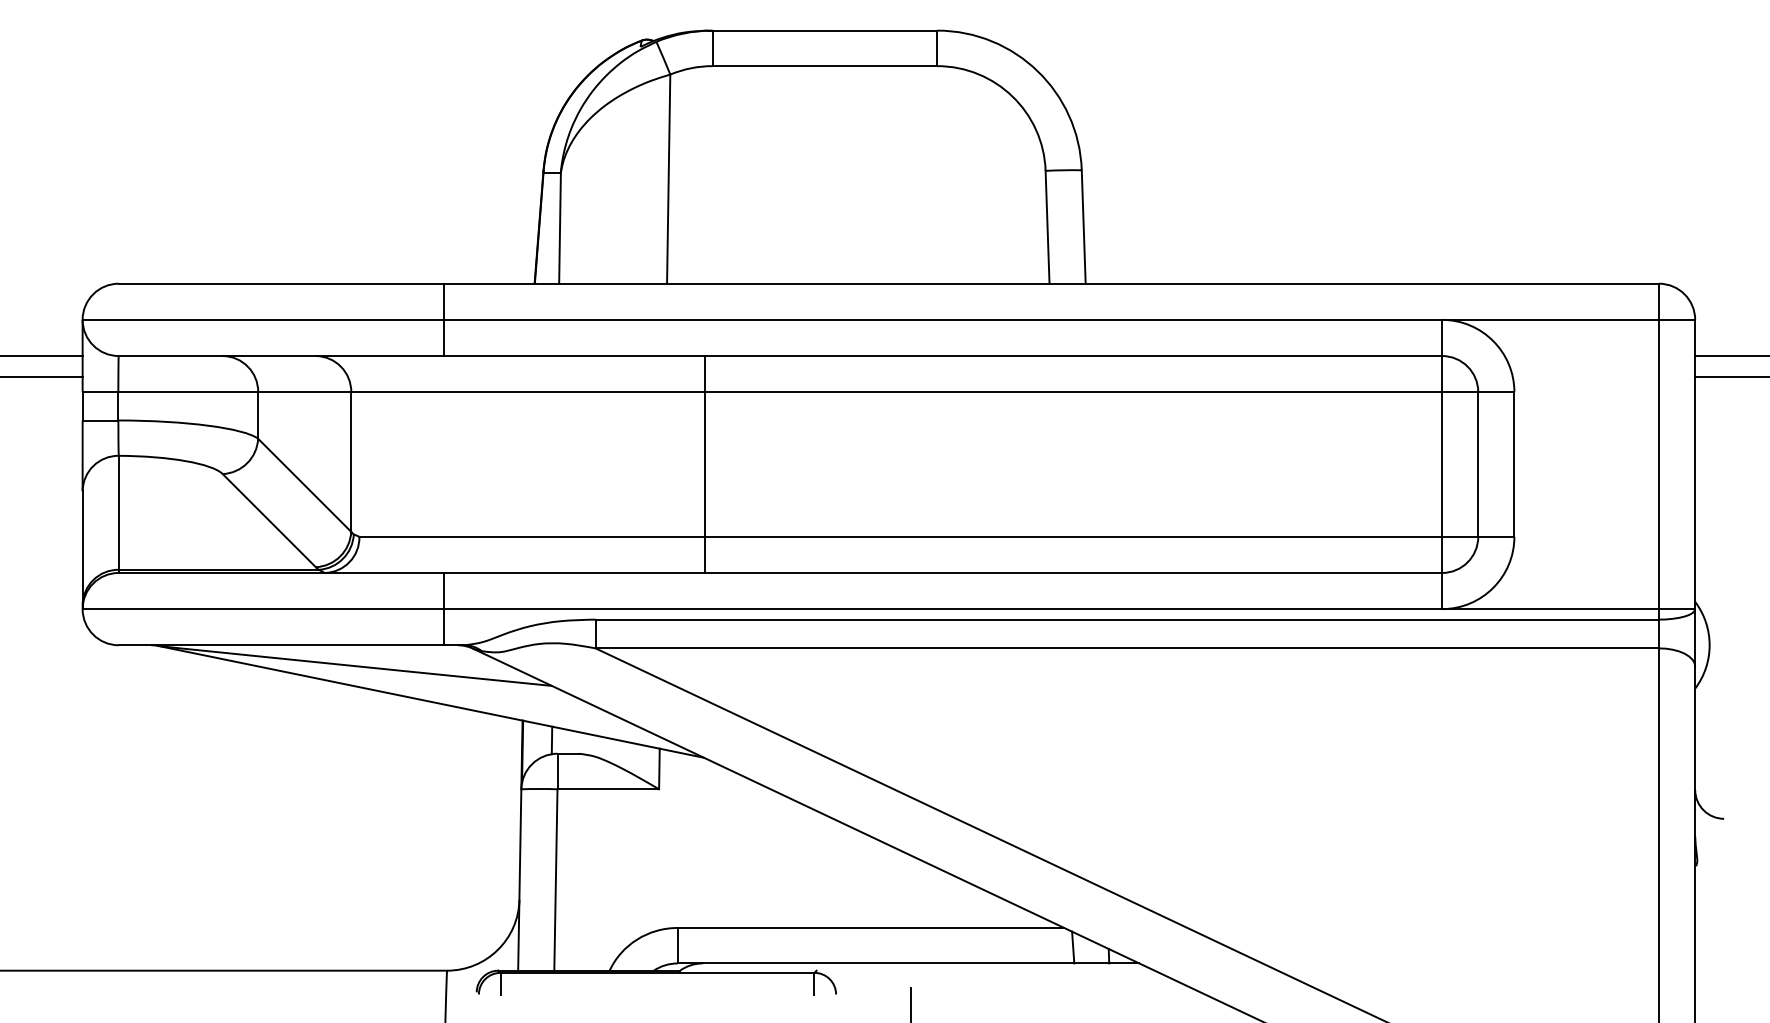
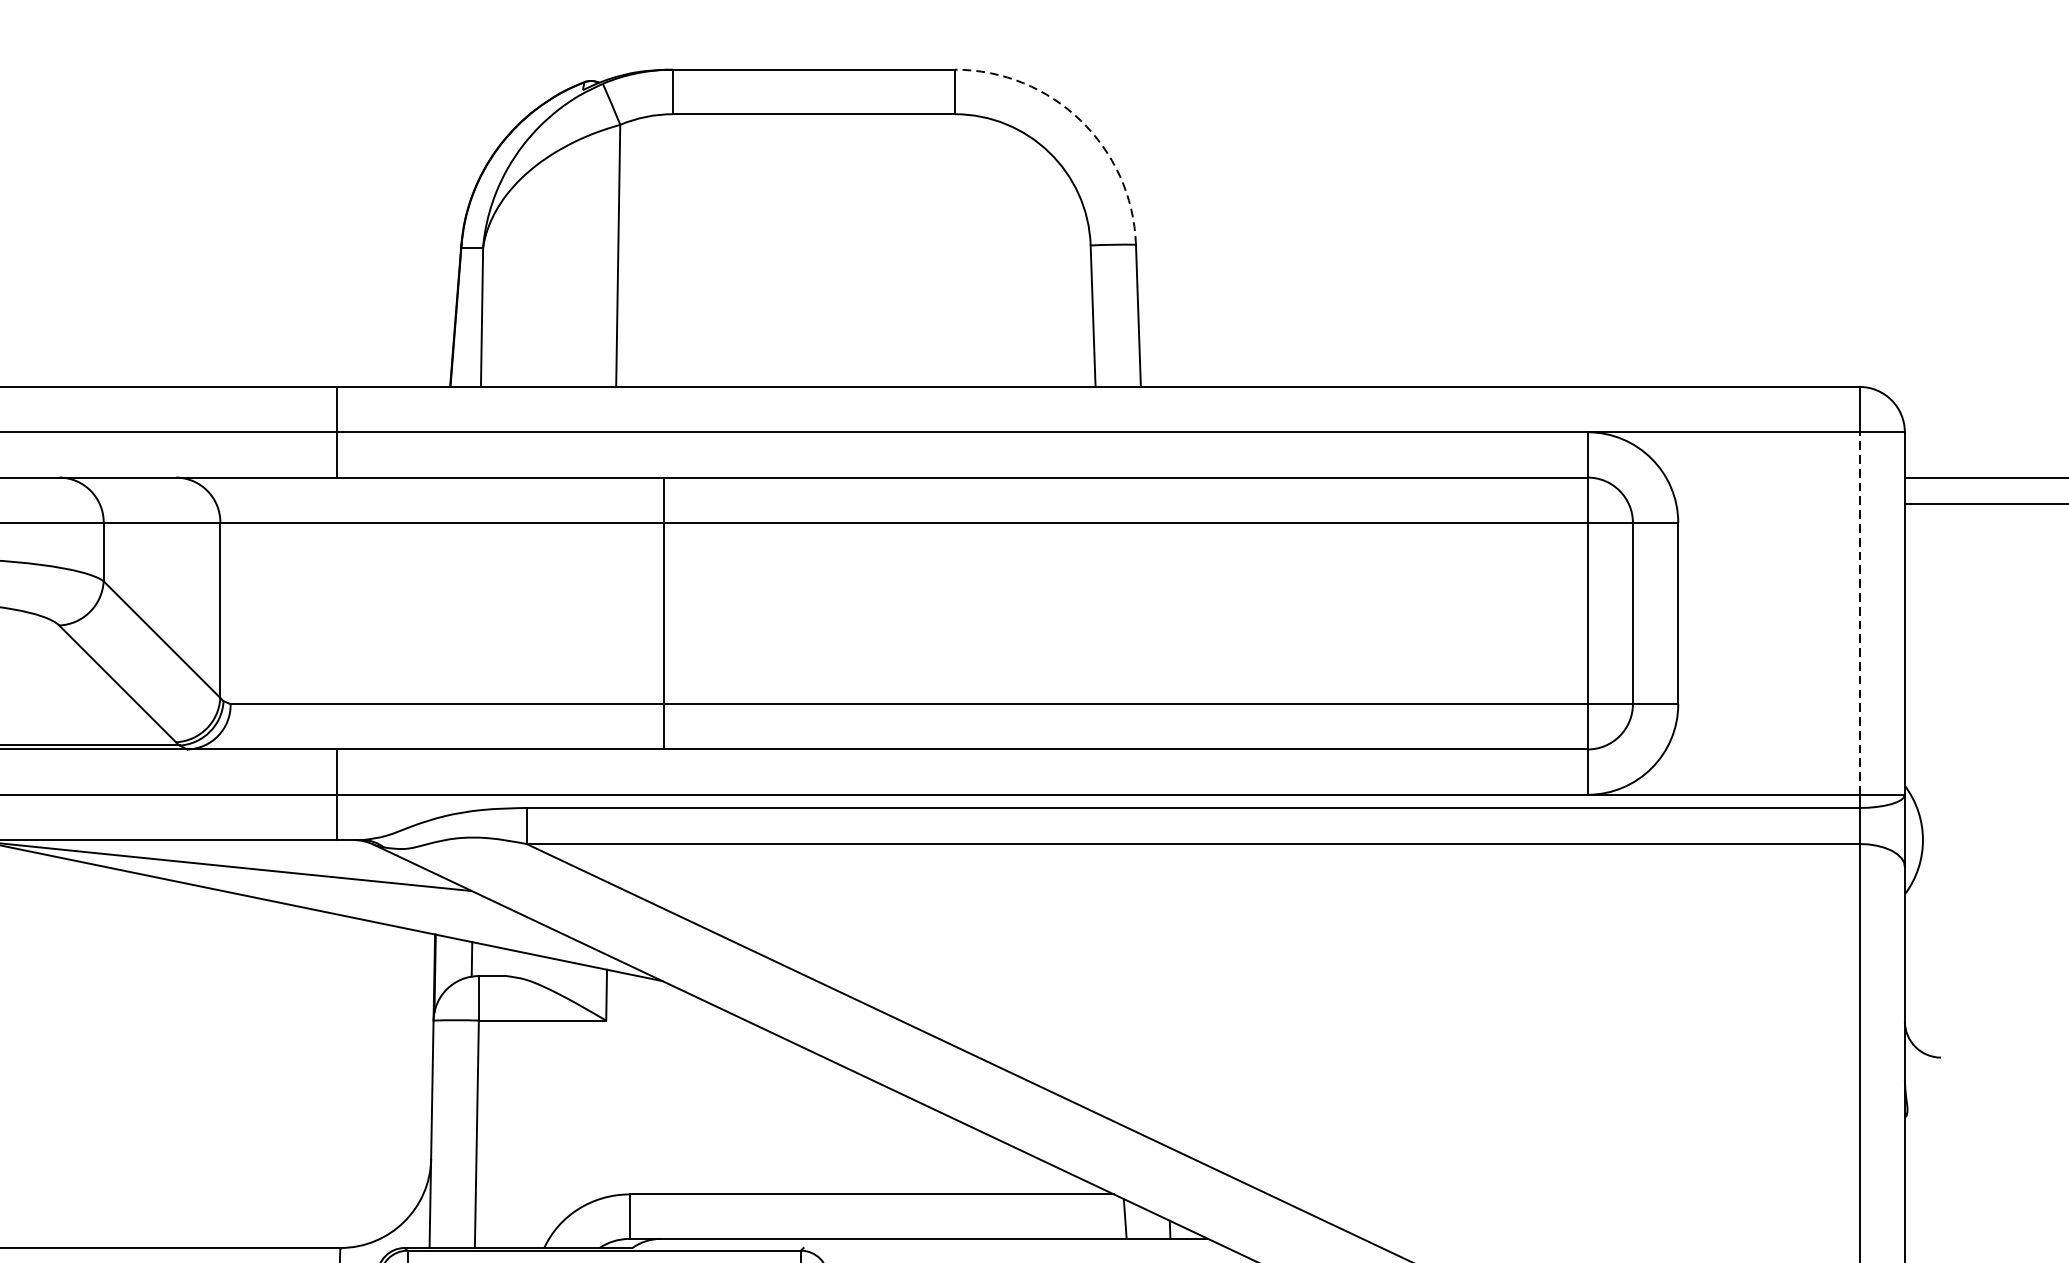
arc: (1037, 71) -> (1080, 120), solid -> dashed
line: (1659, 464) -> (1860, 613), solid -> dashed

